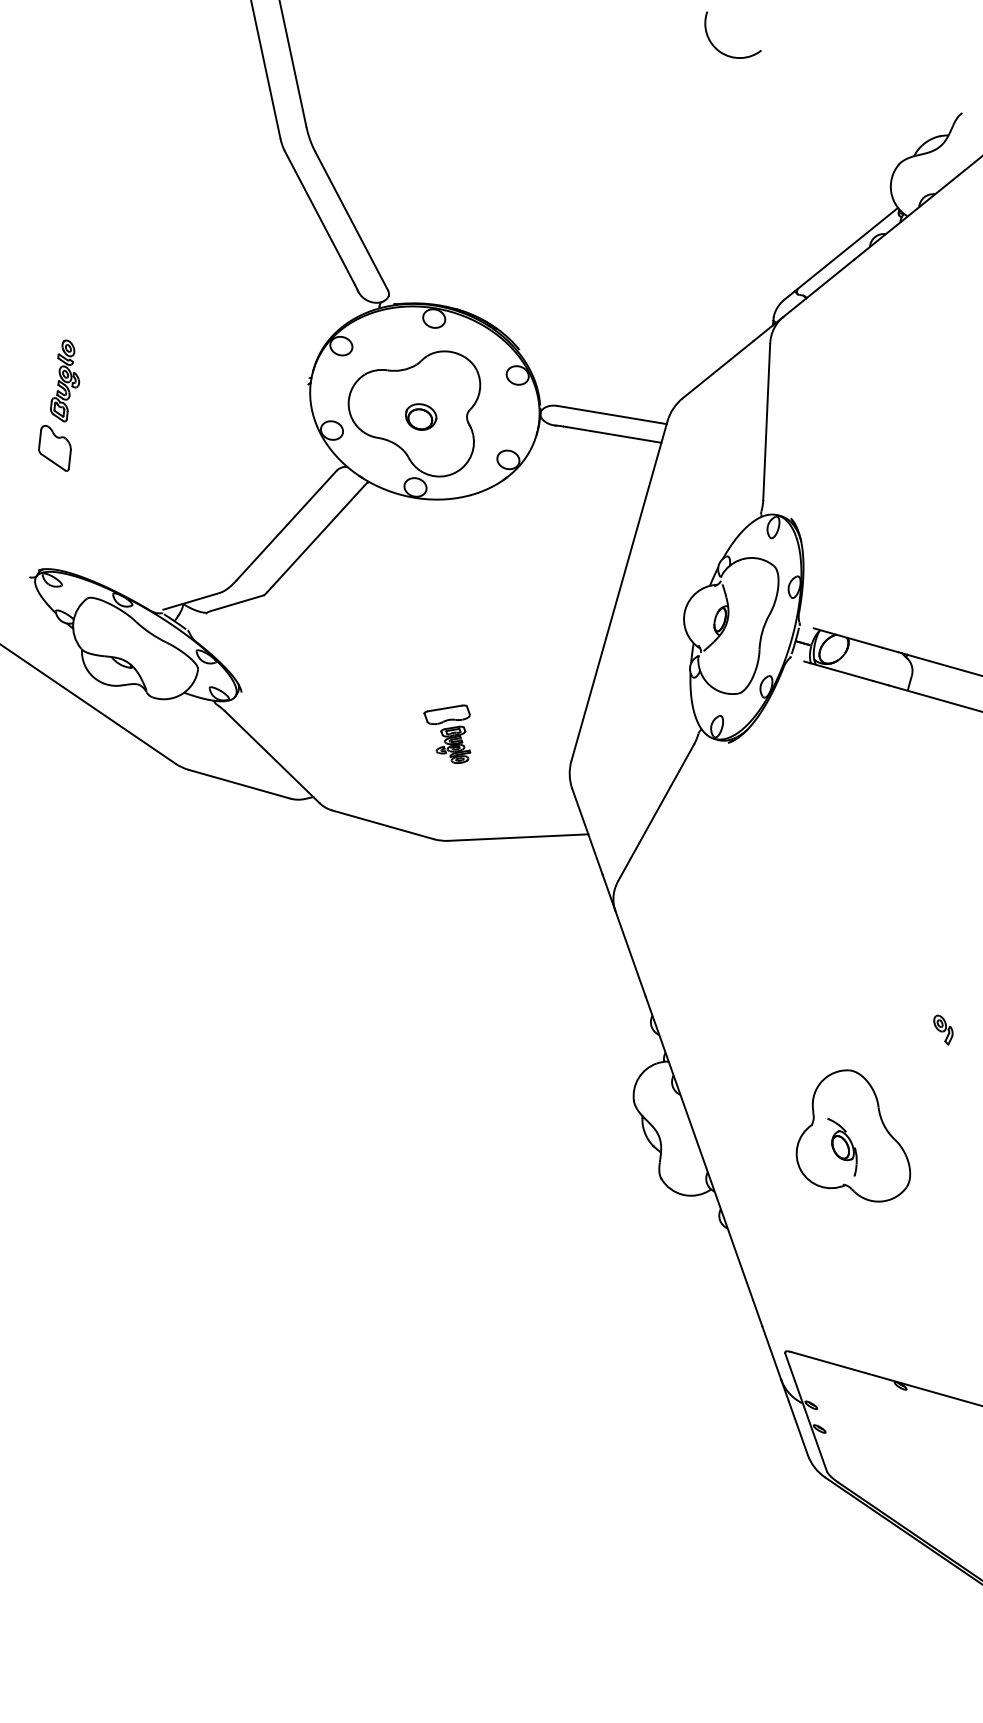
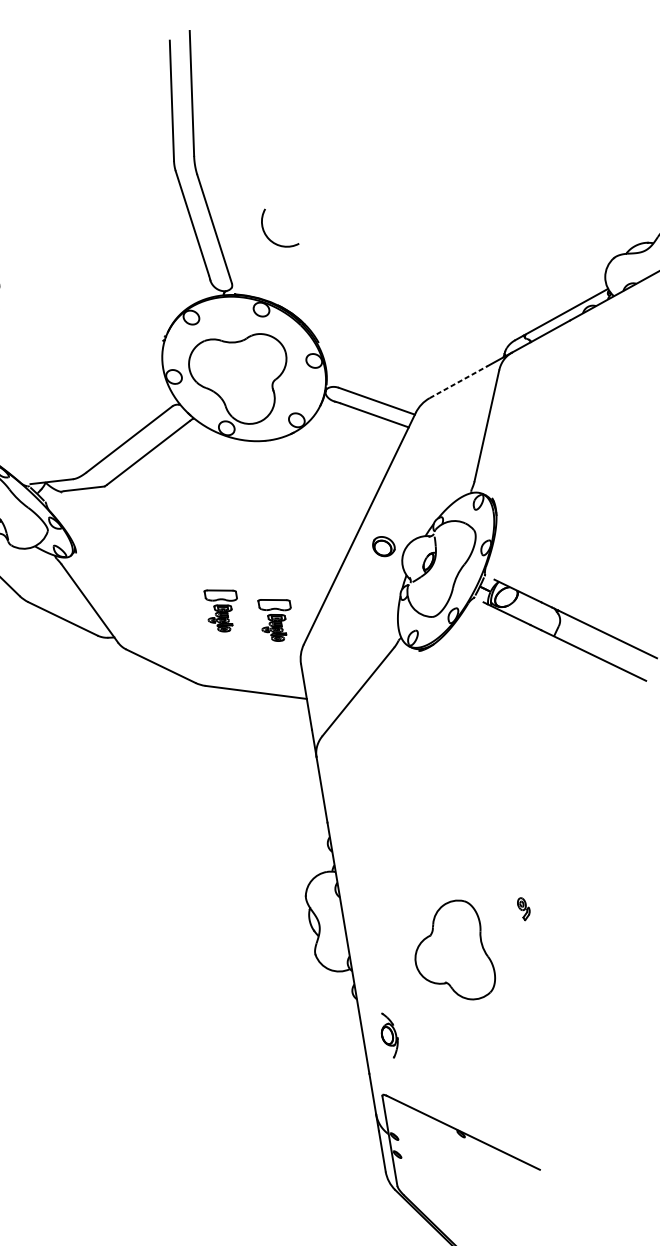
arc: (723, 52) -> (271, 240), moved
line: (718, 369) -> (458, 382), solid -> dashed
part: (421, 416) -> (384, 546), moved
part: (522, 733) -> (272, 618), added
part: (943, 1029) -> (523, 908), moved
part: (842, 1147) -> (388, 1035), moved

